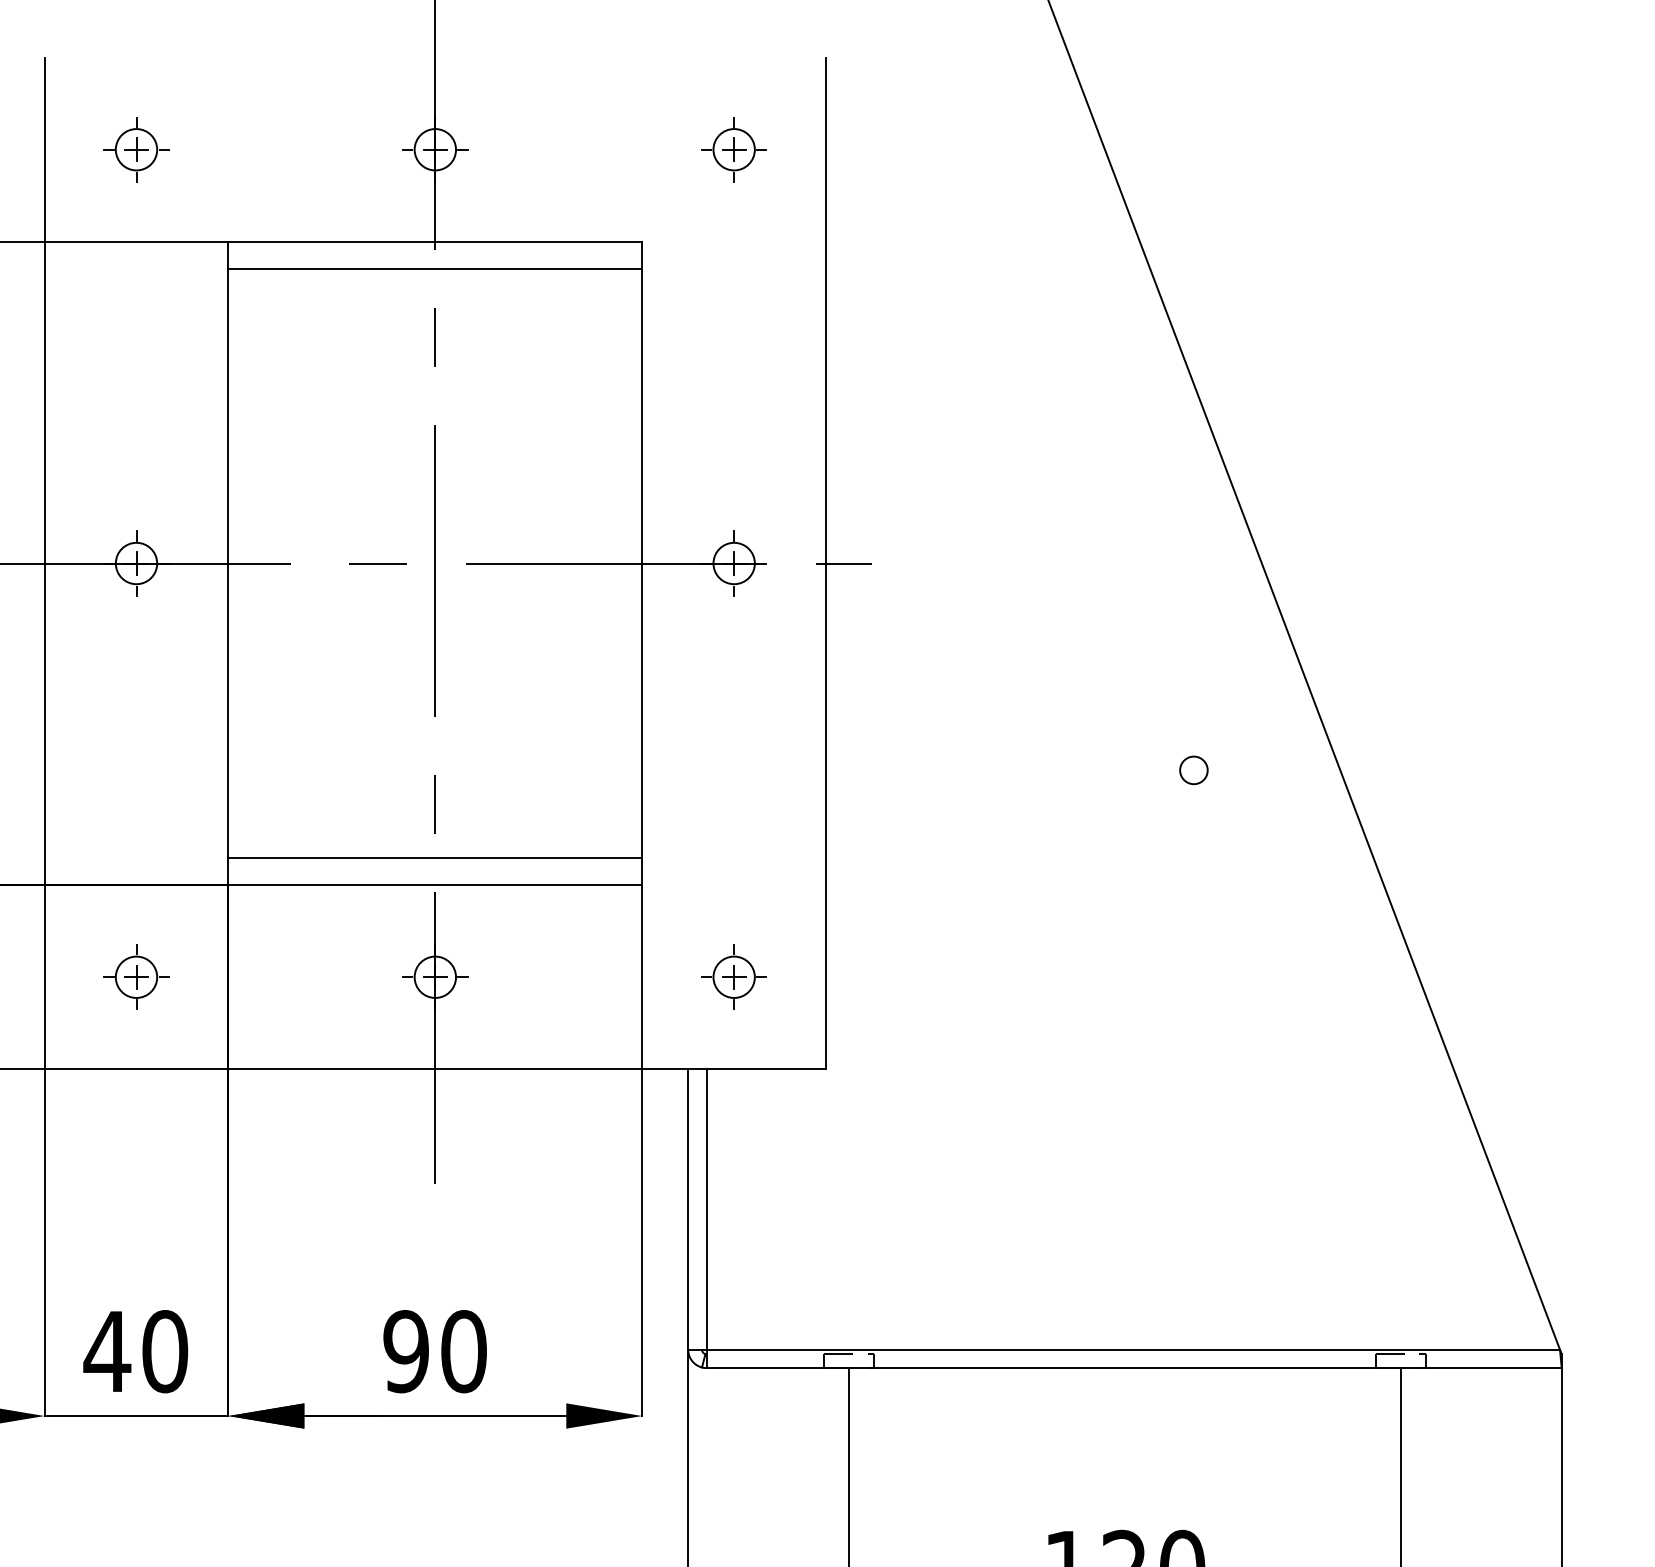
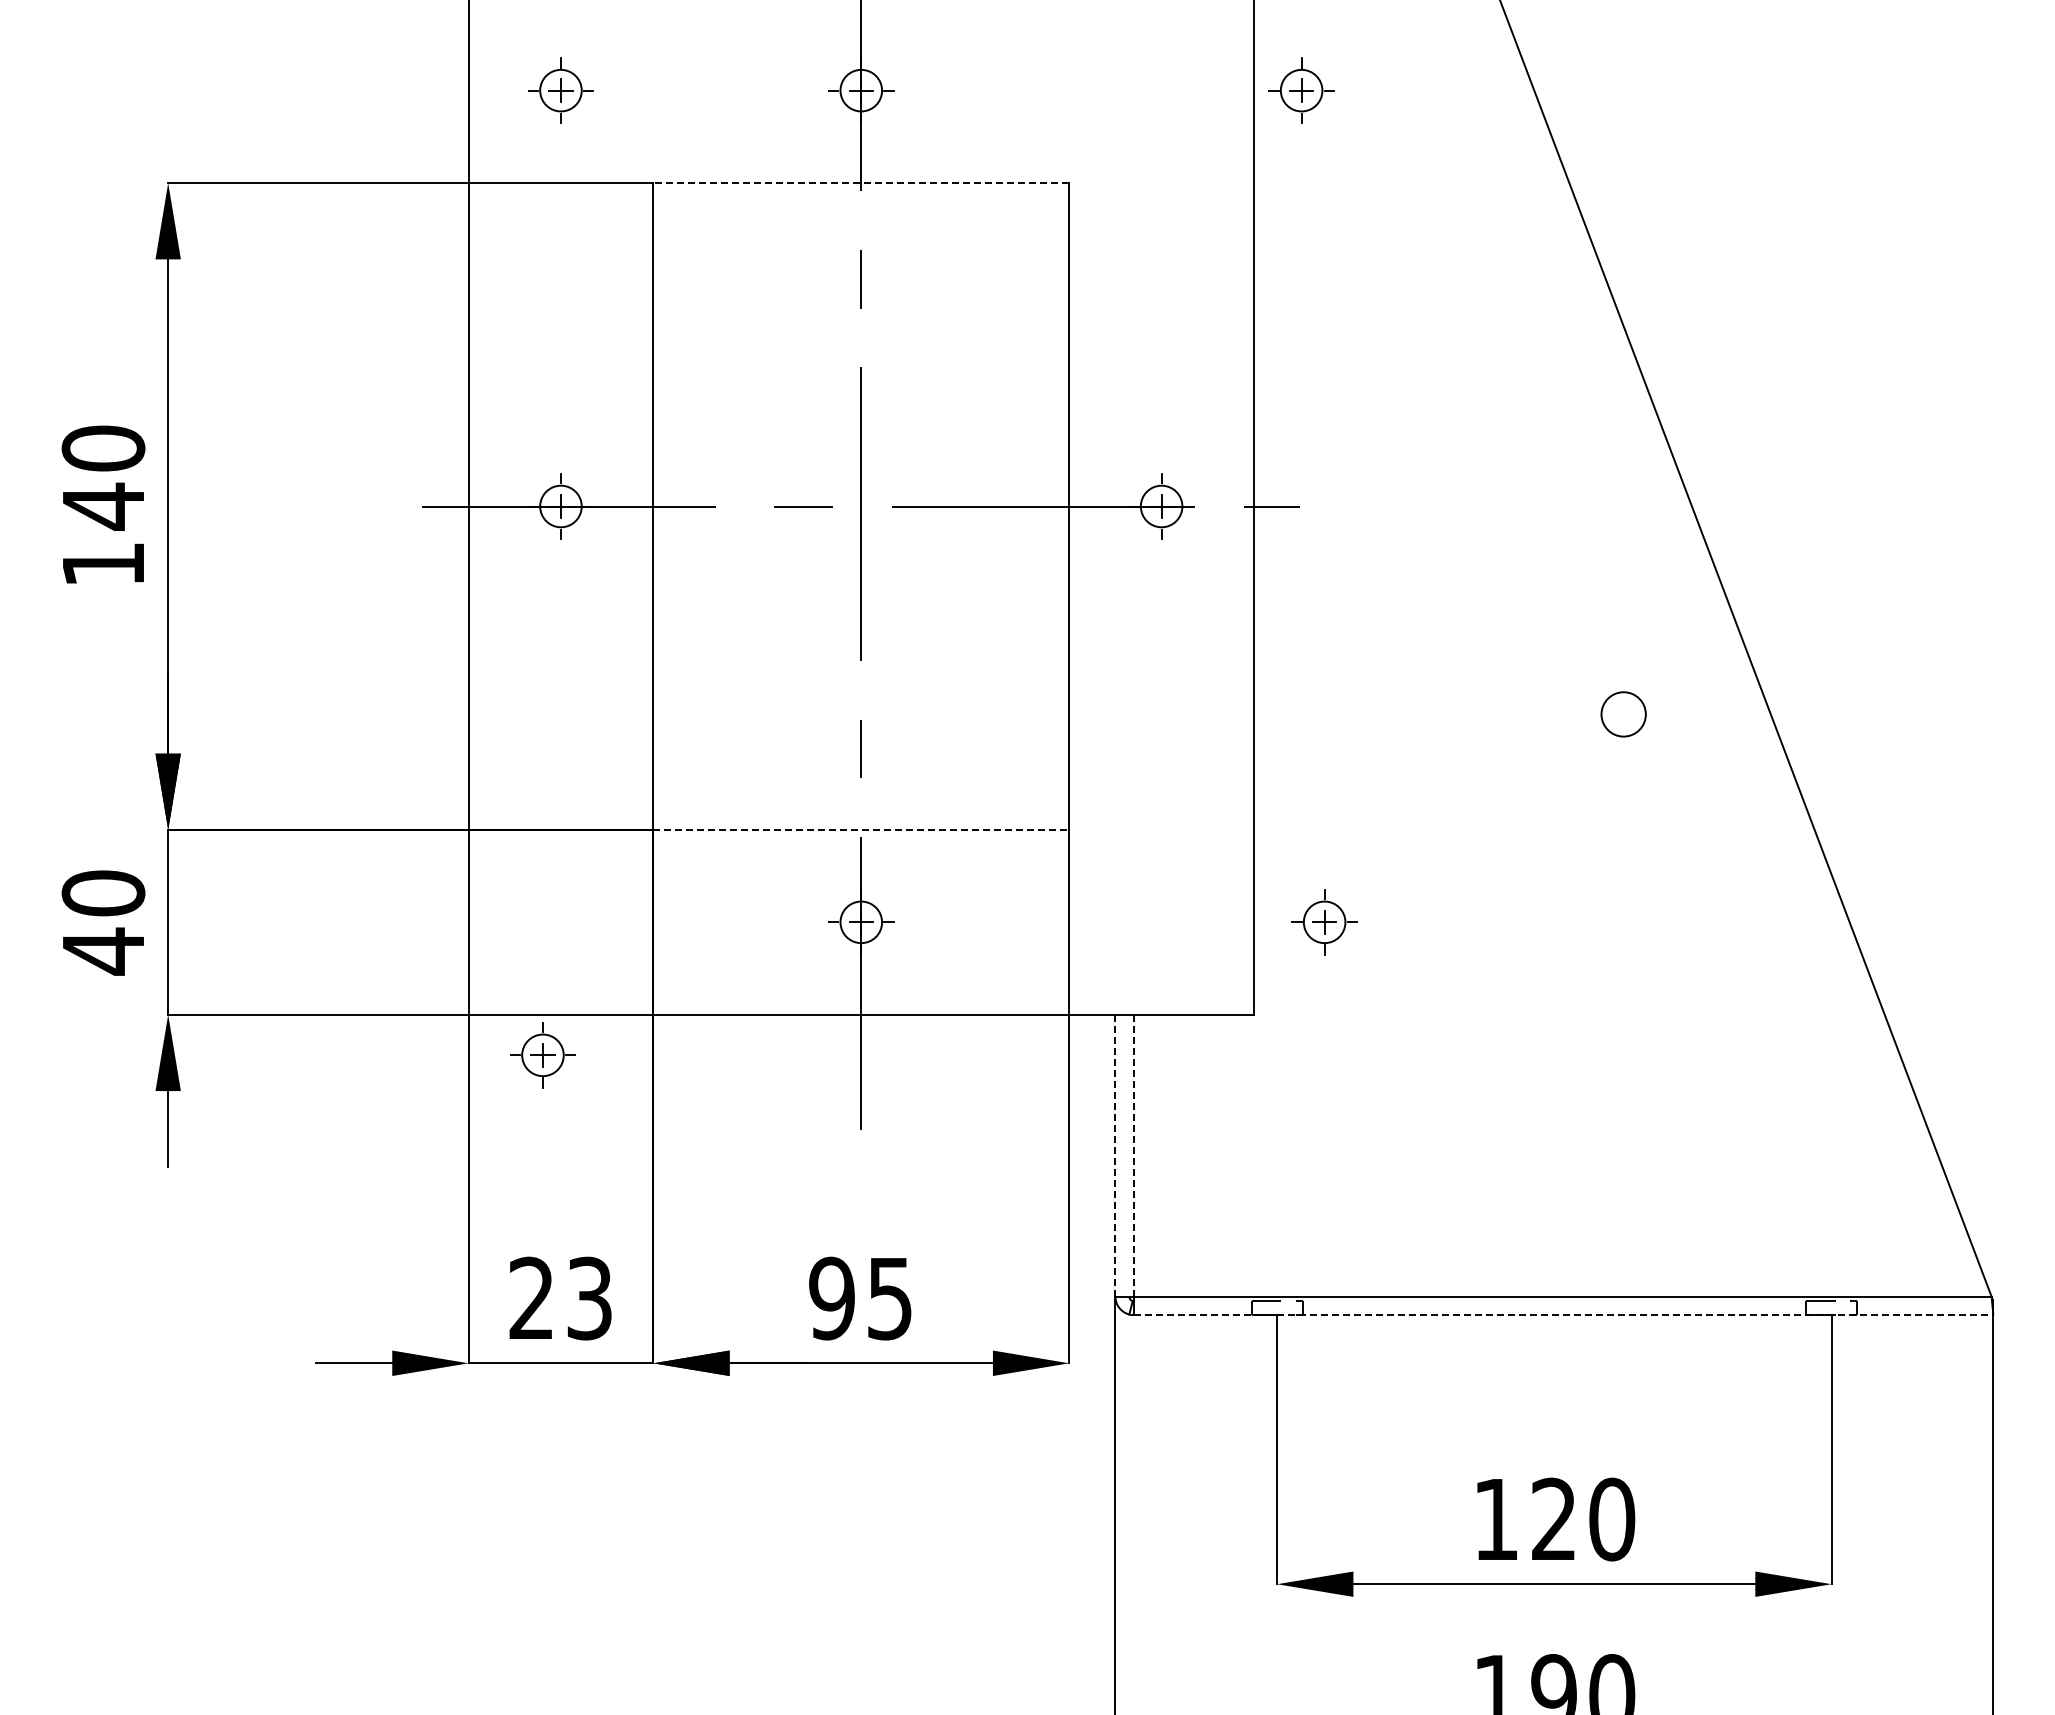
part: (734, 149) -> (1301, 90), moved
line: (435, 242) -> (861, 183), solid -> dashed
line: (435, 268) -> (861, 210), removed
circle: (1193, 770) -> (1623, 714), size x1.6
line: (435, 858) -> (861, 802), removed
line: (435, 884) -> (861, 829), solid -> dashed
part: (136, 977) -> (542, 1055), moved
part: (734, 977) -> (1324, 922), moved
line: (688, 1209) -> (1115, 1155), solid -> dashed
line: (706, 1209) -> (1133, 1155), solid -> dashed
text: (135, 1351) -> (559, 1298), 40 -> 23
text: (464, 1351) -> (890, 1298), 90 -> 95
line: (1134, 1368) -> (1563, 1315), solid -> dashed

